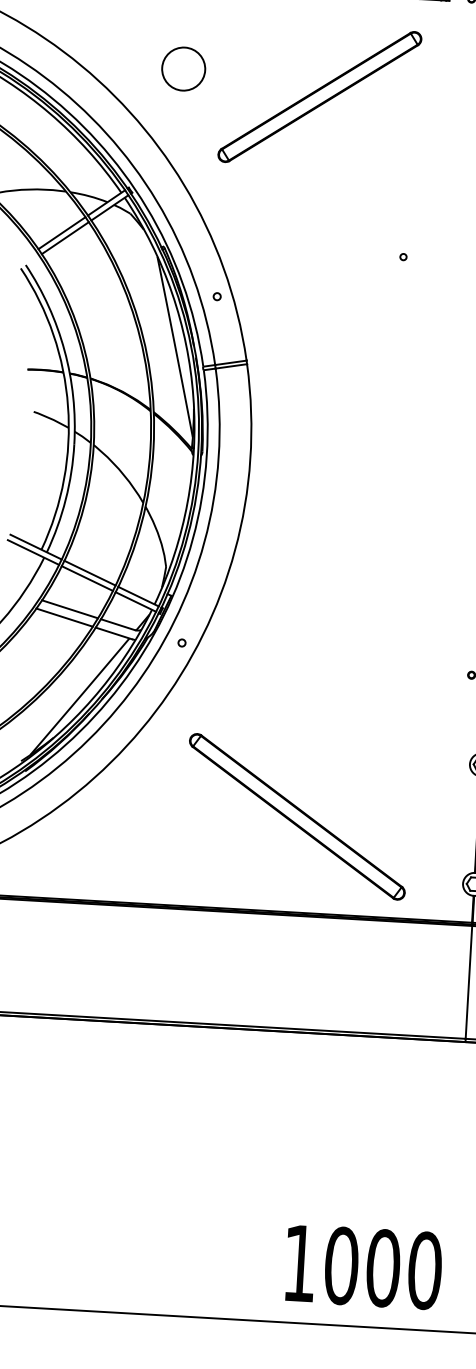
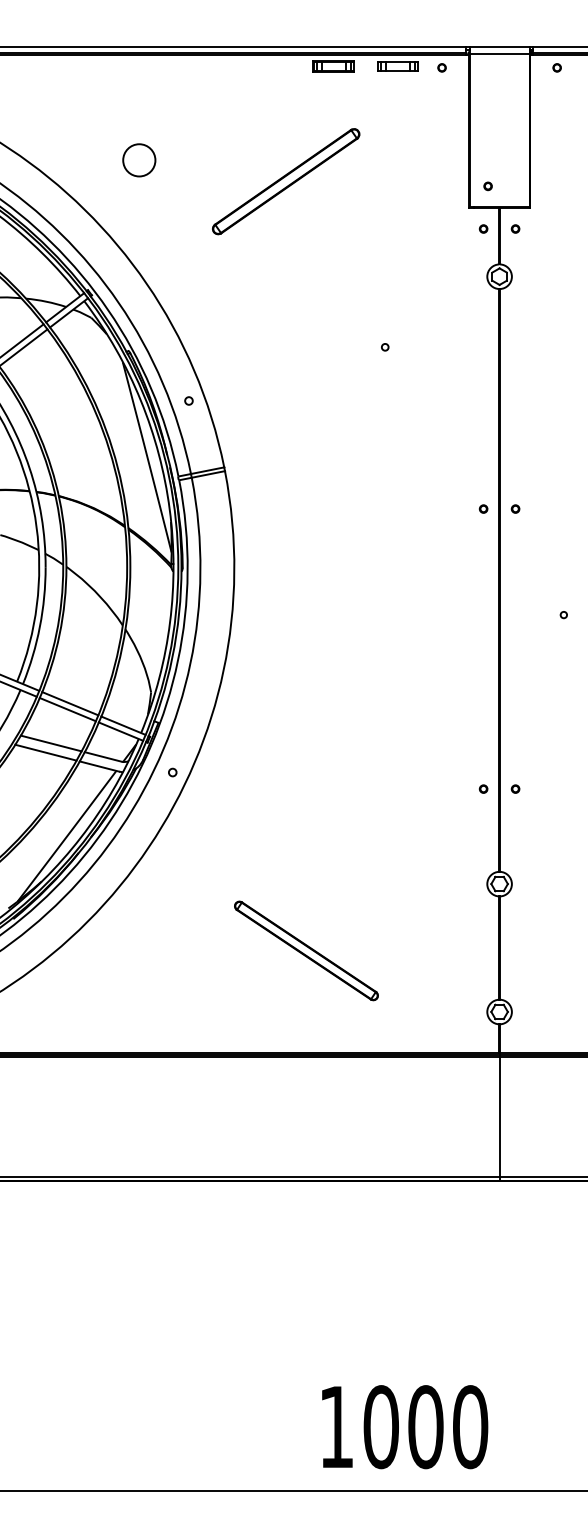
circle: (183, 69) -> (139, 160), size x0.7
part: (319, 96) -> (285, 181), size x0.7
part: (297, 816) -> (306, 950), size x0.6

